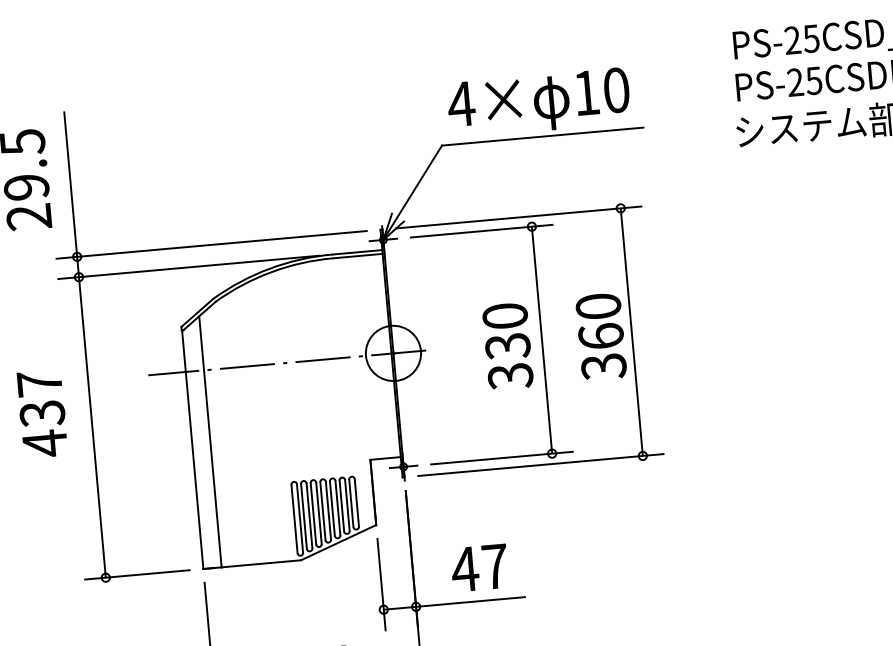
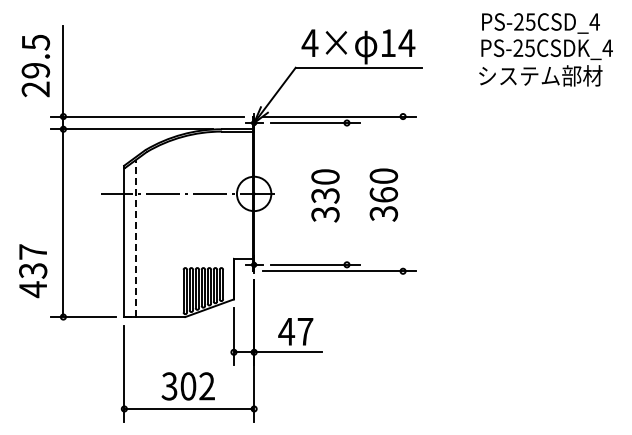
text: (615, 90) -> (406, 43), 10 -> 14
line: (632, 331) -> (403, 193), removed
line: (541, 339) -> (346, 193), removed
text: (43, 414) -> (33, 271), moved
line: (209, 441) -> (135, 238), solid -> dashed

